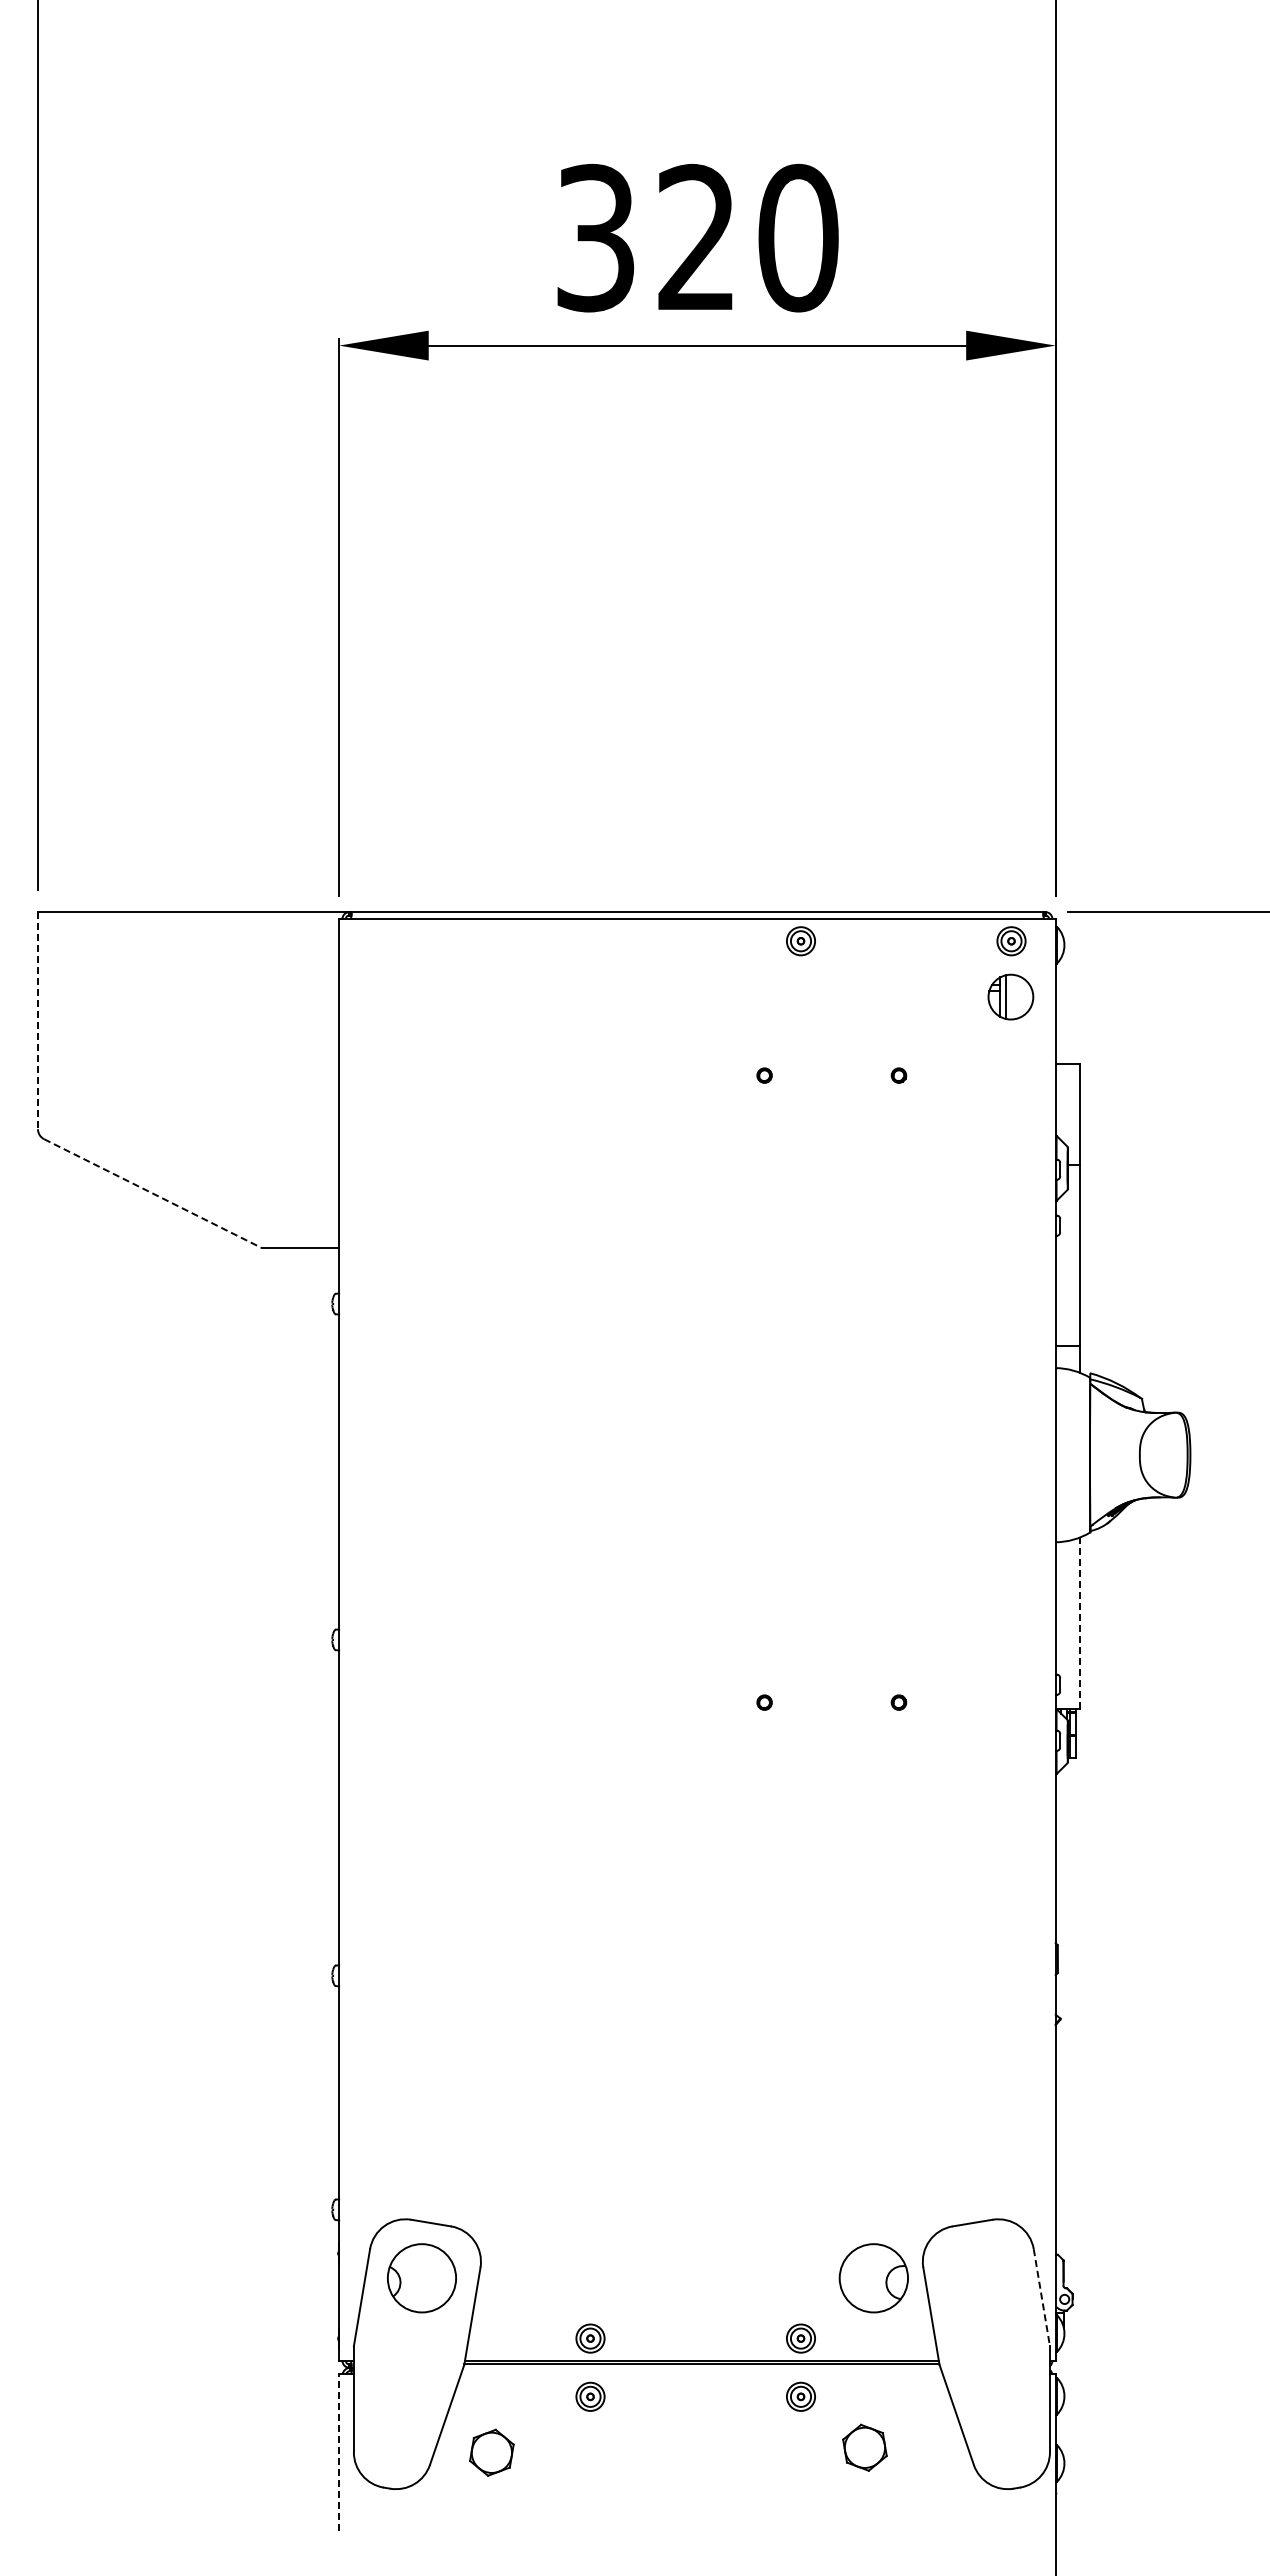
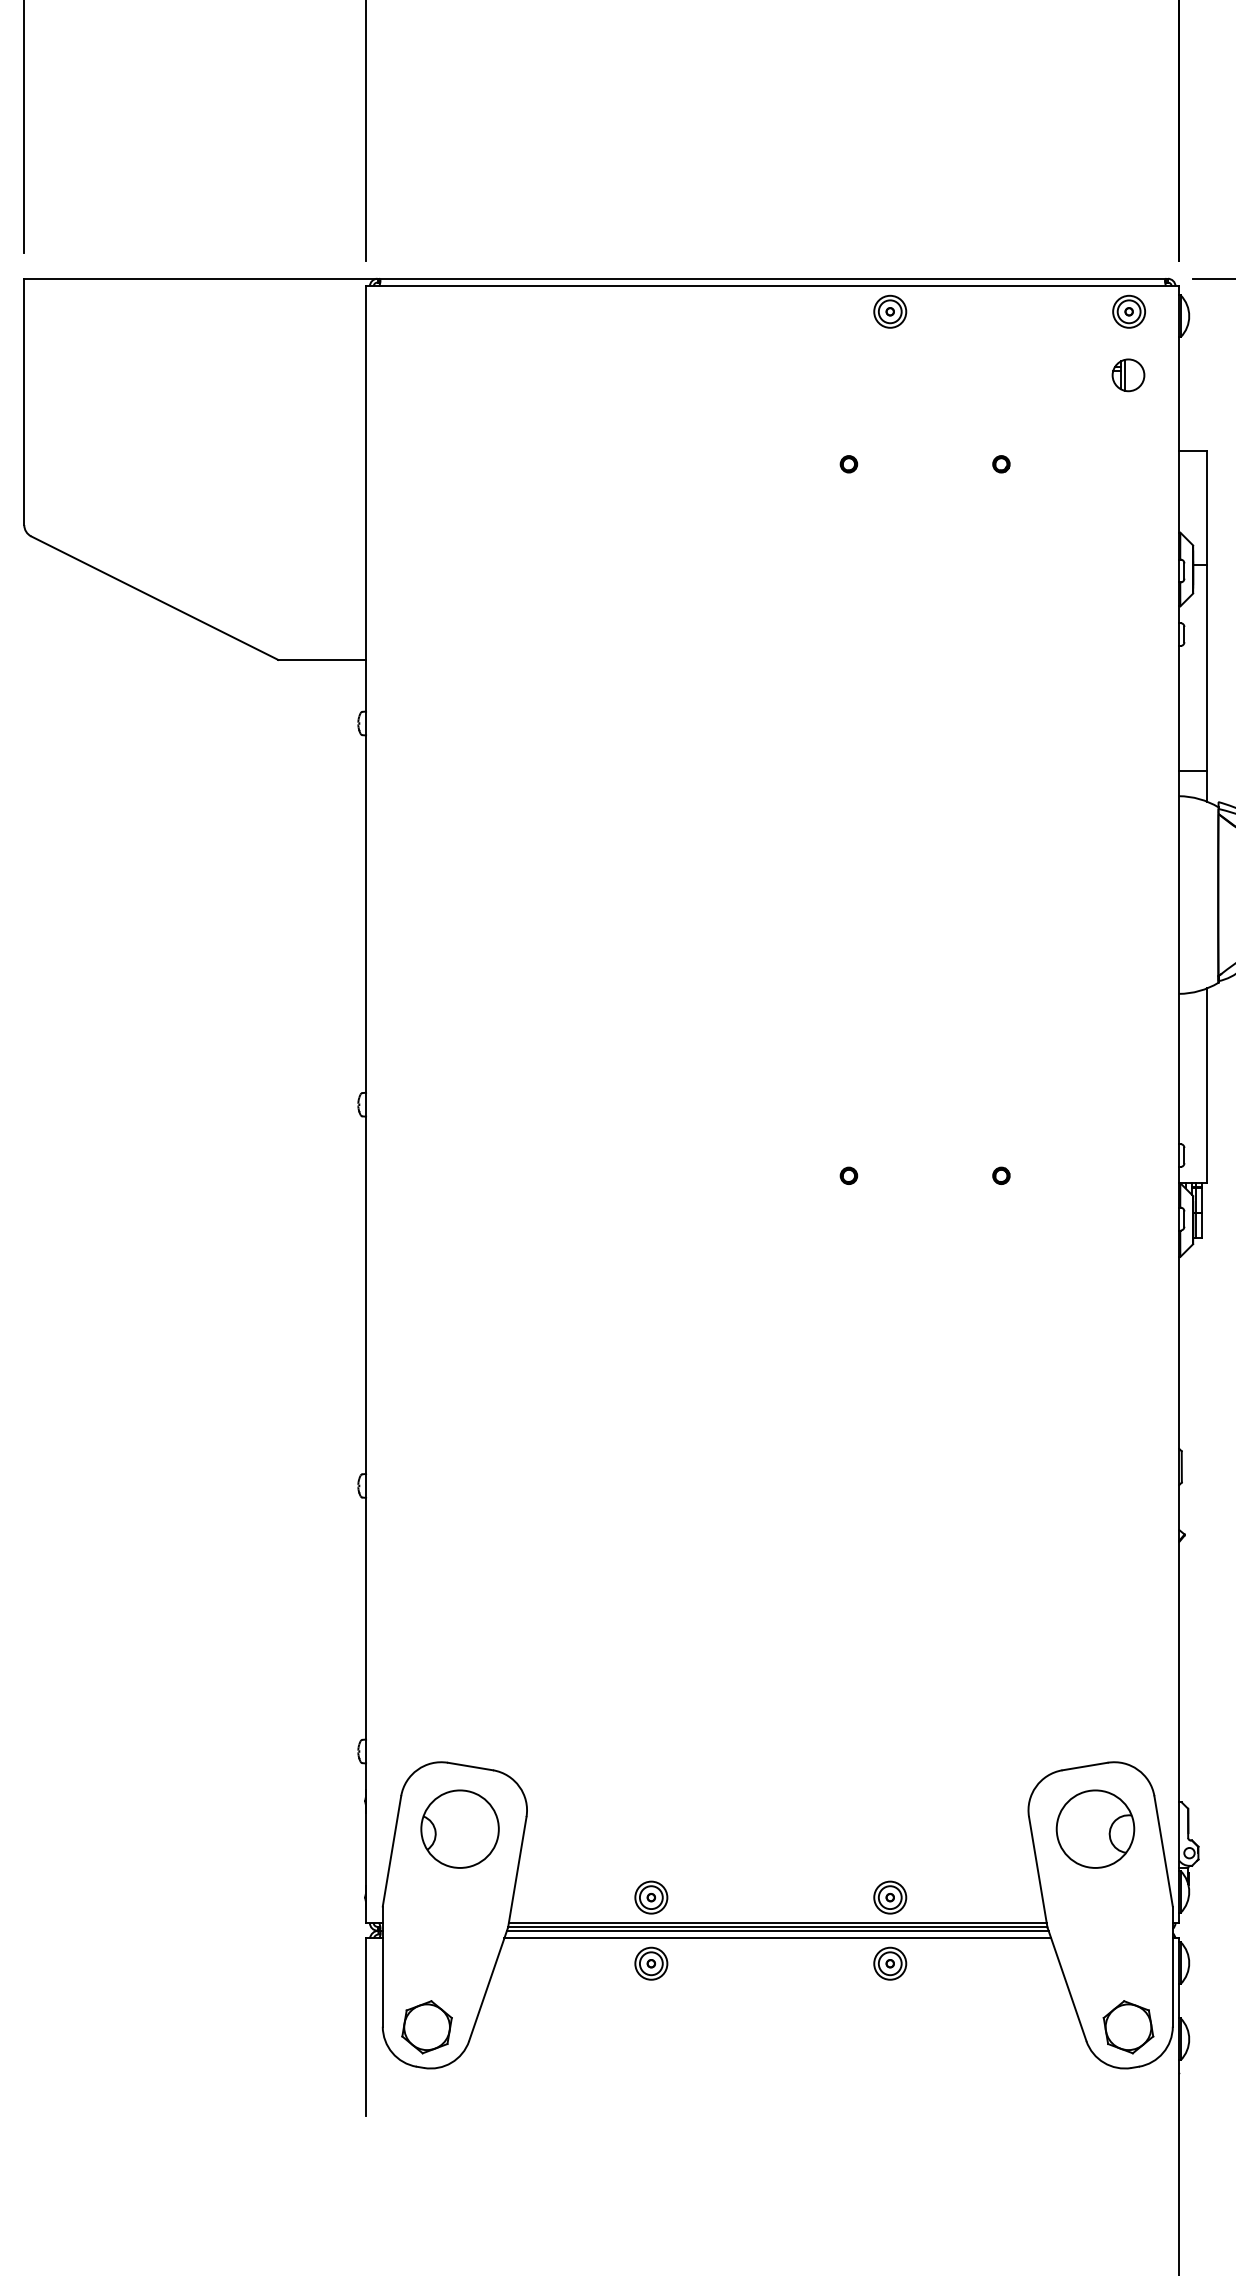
part: (1010, 997) -> (1128, 375), size x0.62
line: (37, 1020) -> (23, 401), dashed -> solid
line: (153, 1193) -> (155, 598), dashed -> solid
line: (1080, 1623) -> (1207, 1086), dashed -> solid
part: (873, 2278) -> (1095, 1829), moved
line: (1041, 2298) -> (1163, 1852), dashed -> solid
line: (701, 2367) -> (777, 1930), added
line: (701, 2374) -> (777, 1938), added
part: (864, 2447) -> (1128, 2026), moved
line: (339, 2452) -> (366, 2026), dashed -> solid
part: (491, 2452) -> (426, 2026), moved

